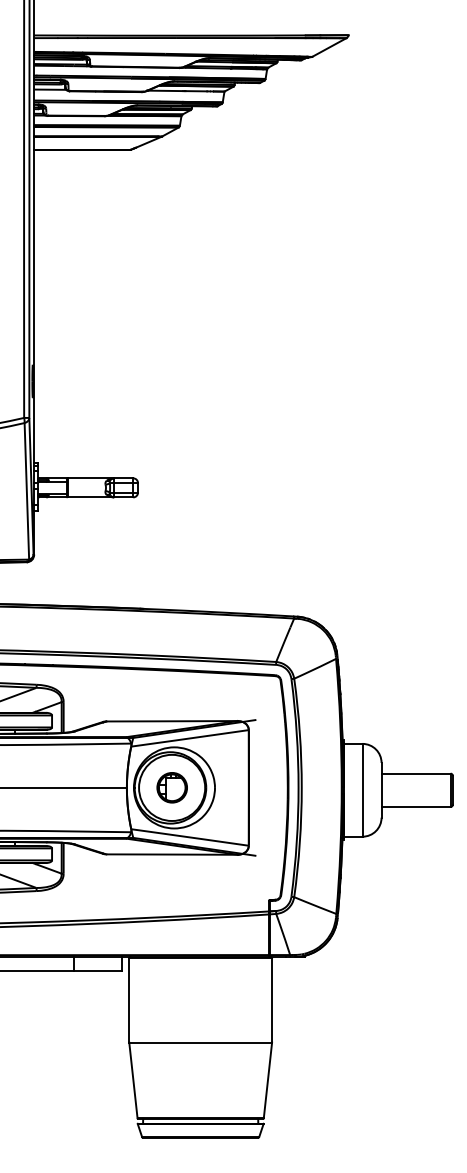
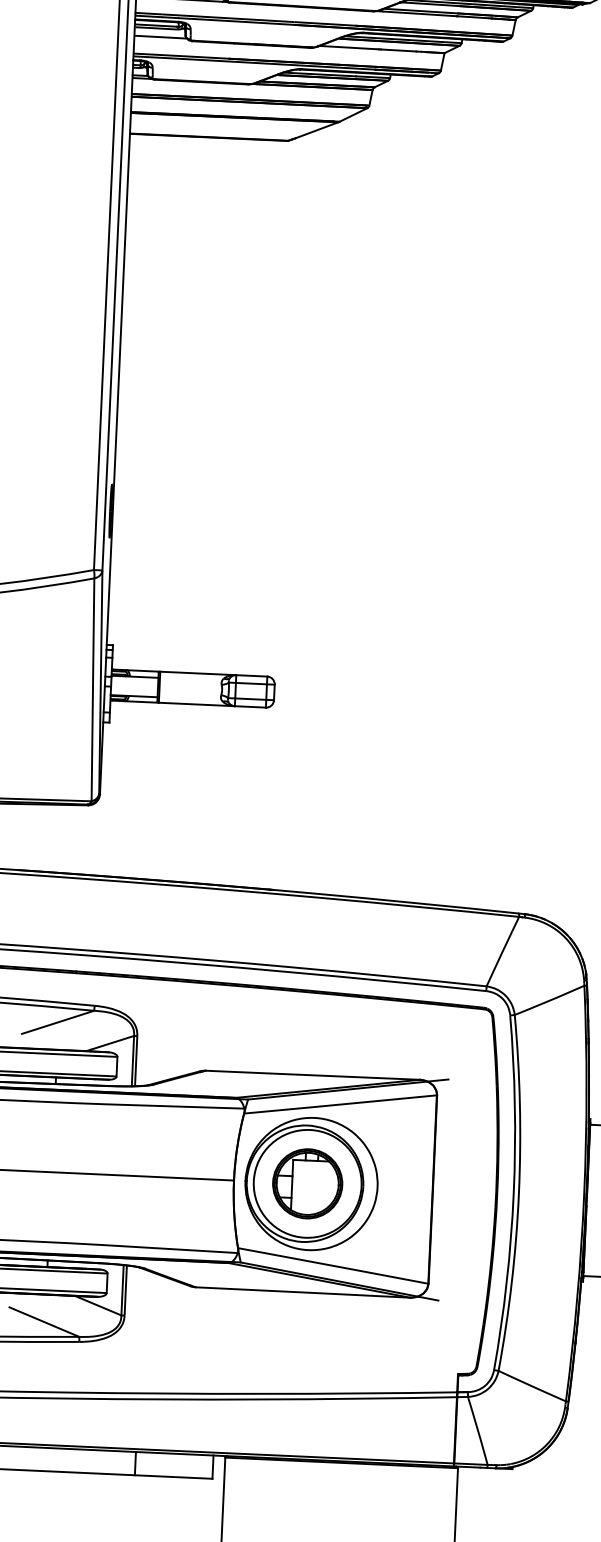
part: (172, 787) -> (308, 1183), size x1.43

